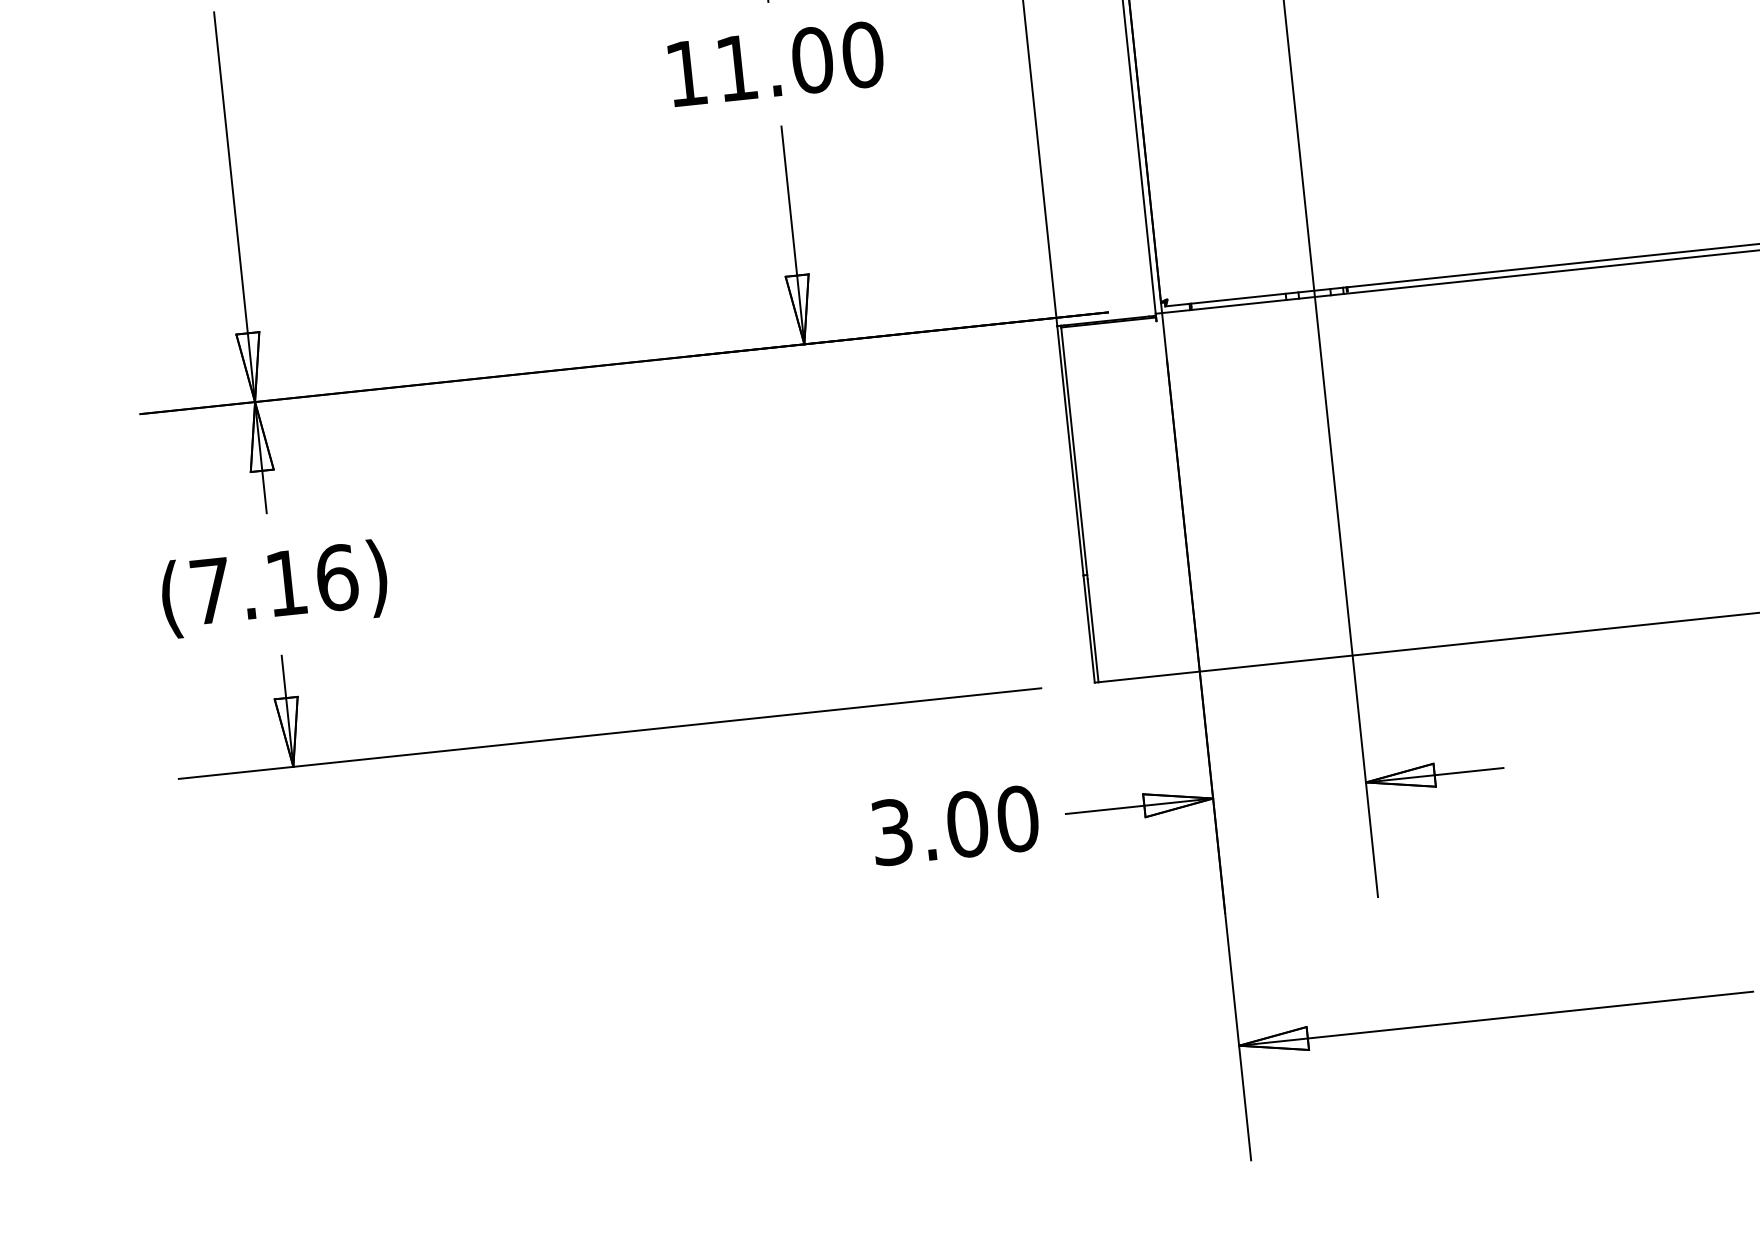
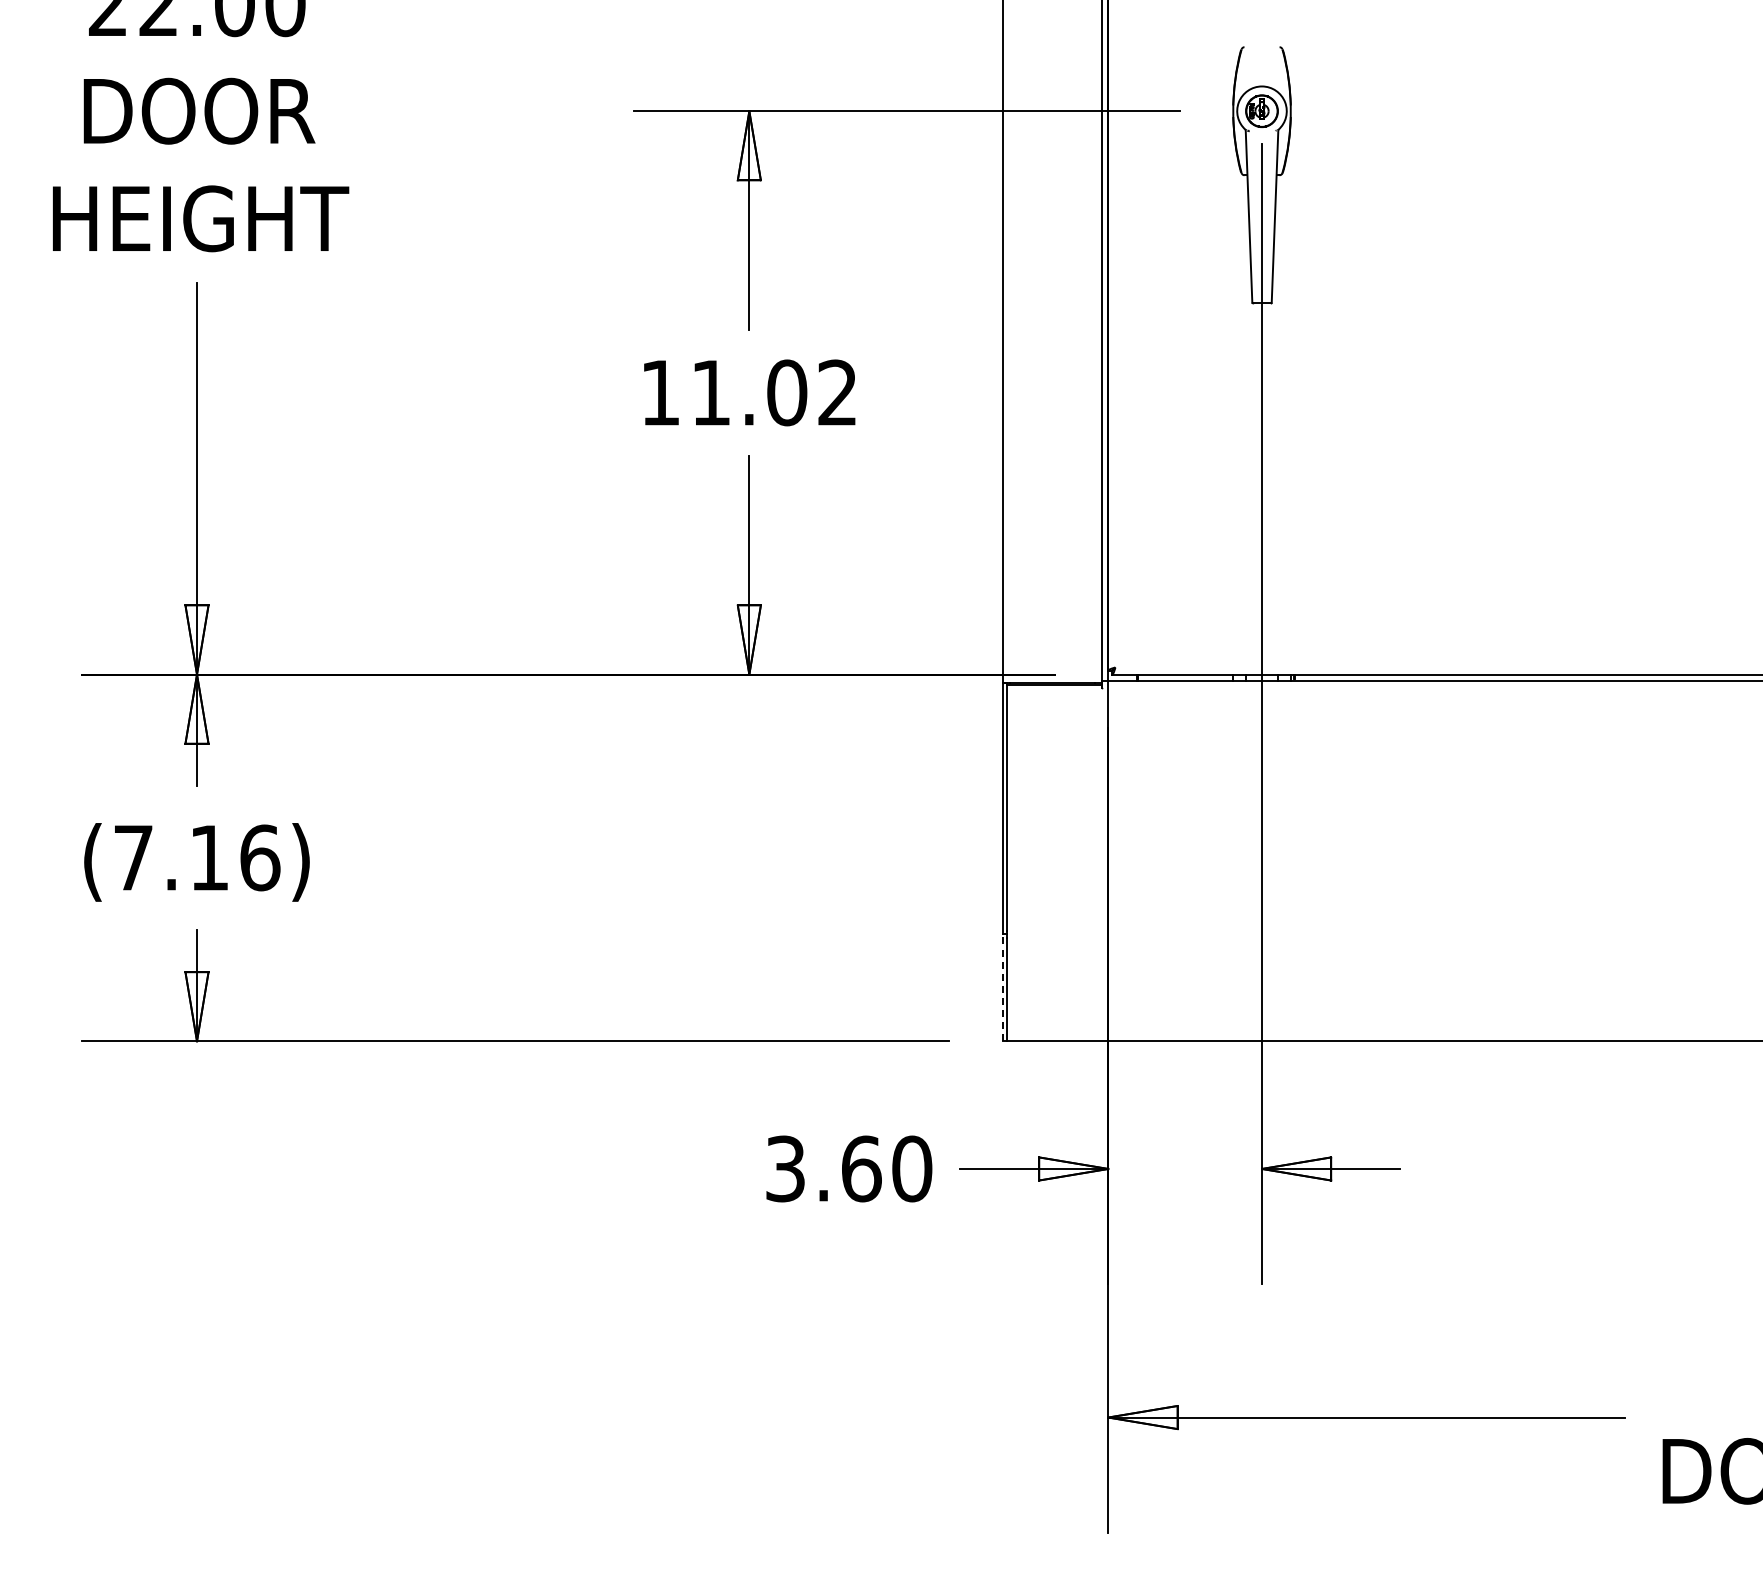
text: (862, 54) -> (837, 392), 11.00 -> 11.02
line: (1088, 629) -> (1002, 987), solid -> dashed
text: (967, 823) -> (861, 1168), 3.00 -> 3.60

